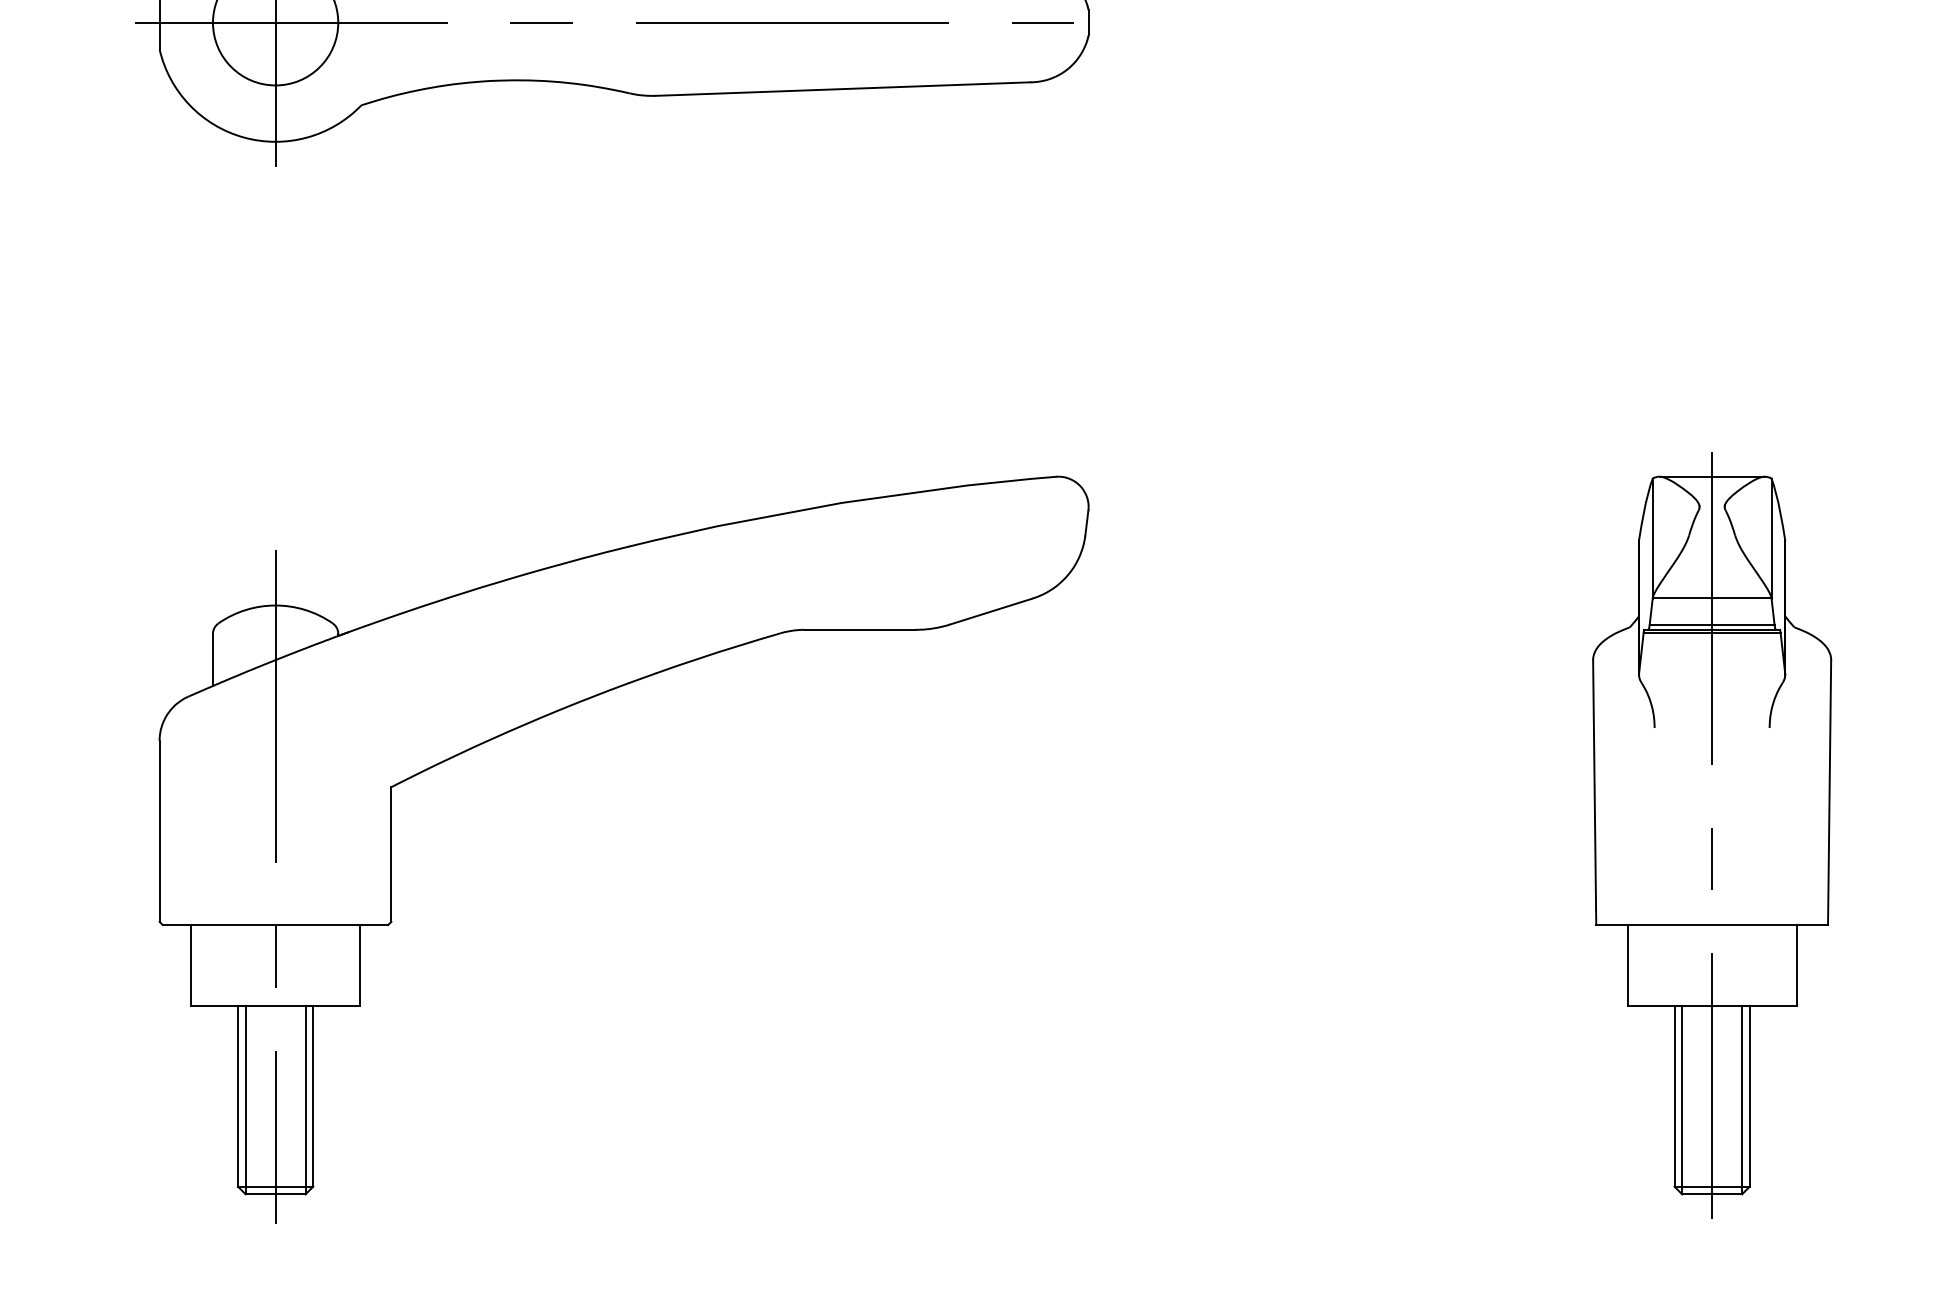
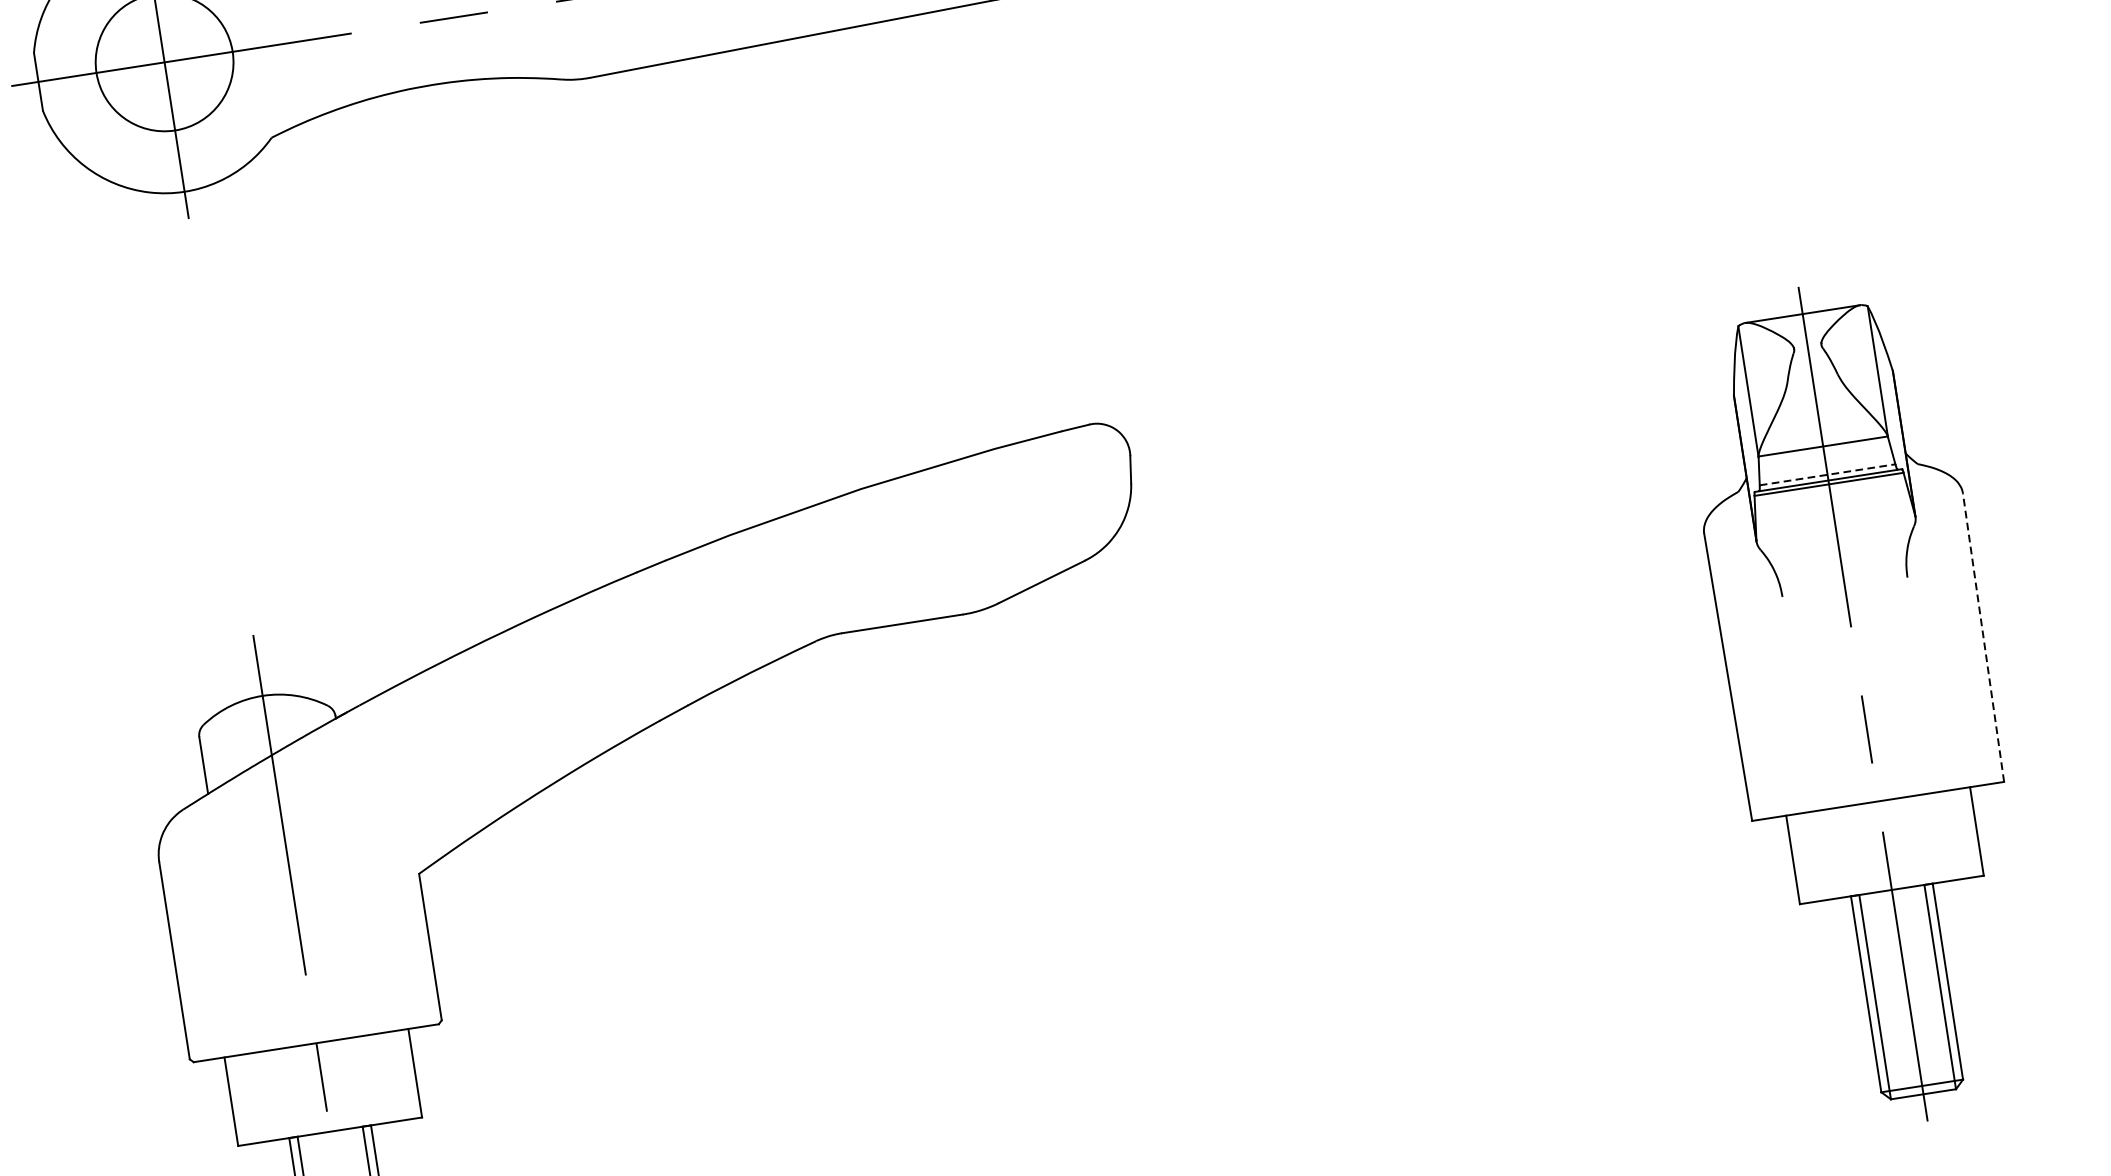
line: (1712, 624) -> (1827, 474), solid -> dashed
line: (1829, 792) -> (1983, 637), solid -> dashed

